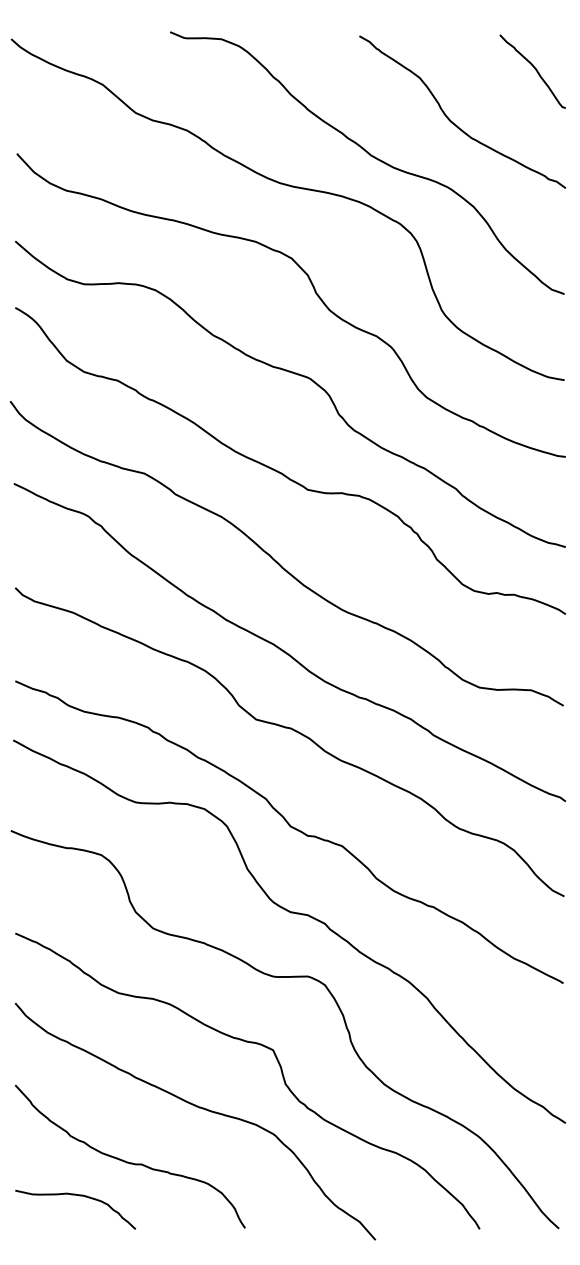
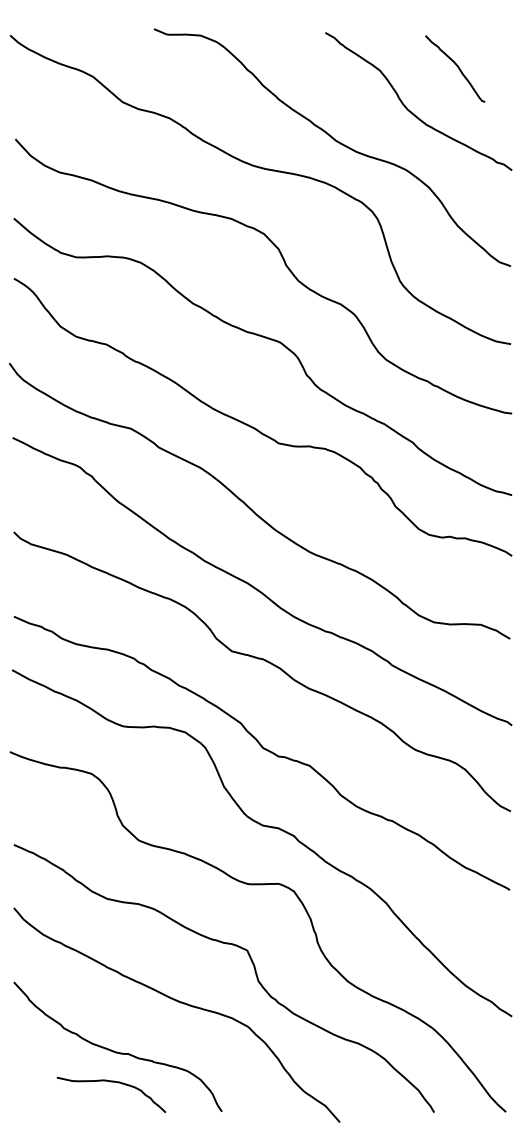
curve: (534, 69) -> (456, 66), moved
curve: (75, 1195) -> (111, 1082), moved

